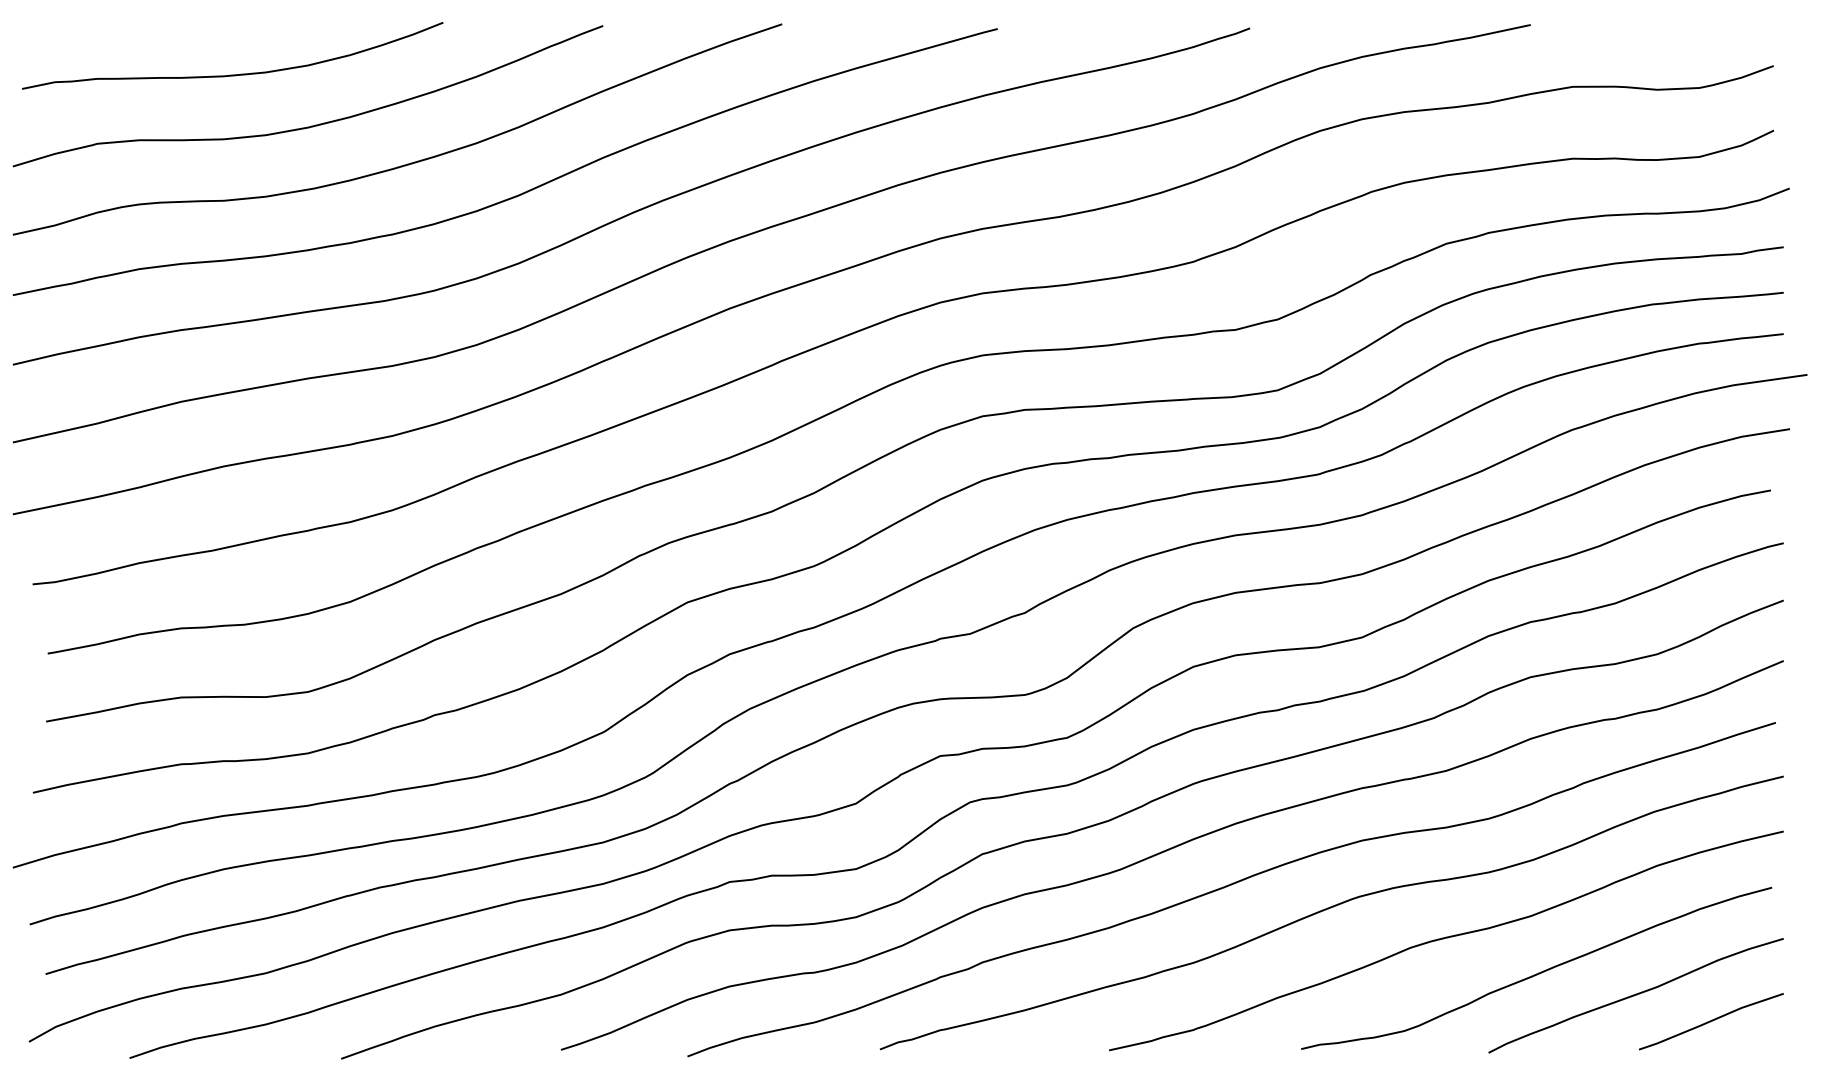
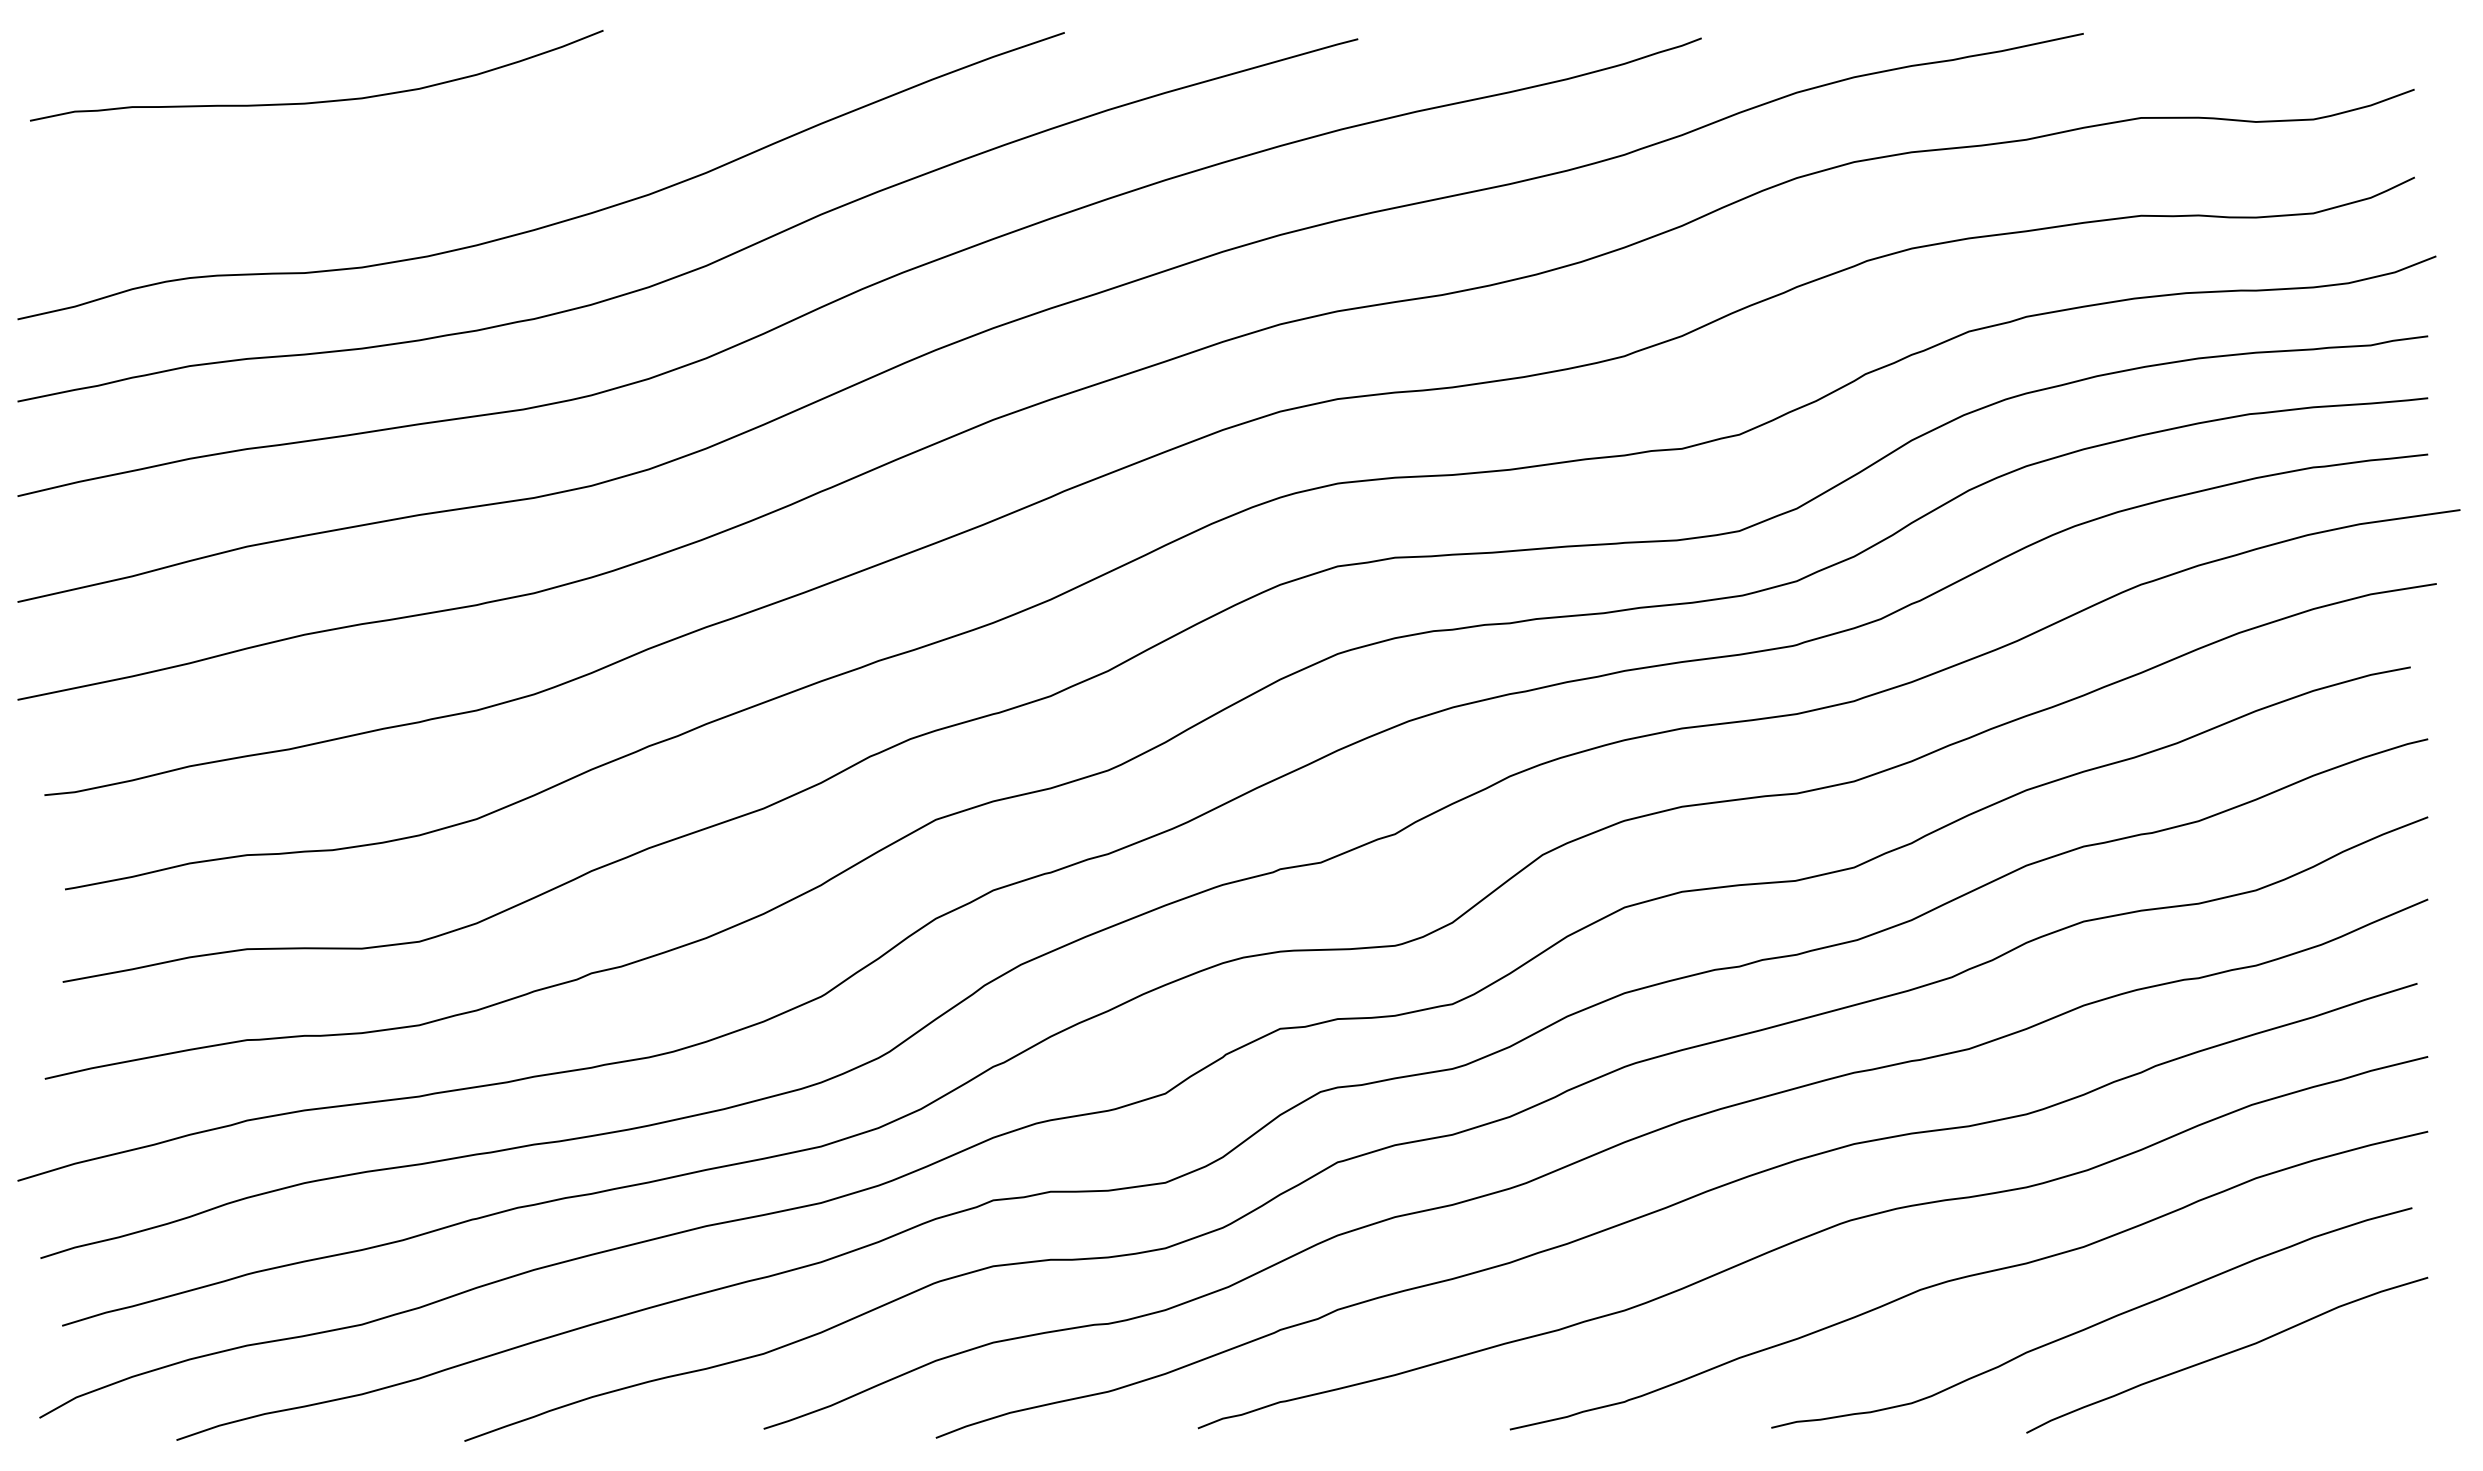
curve: (316, 124) -> (430, 169), removed
line: (1711, 1021) -> (2329, 1390), removed

